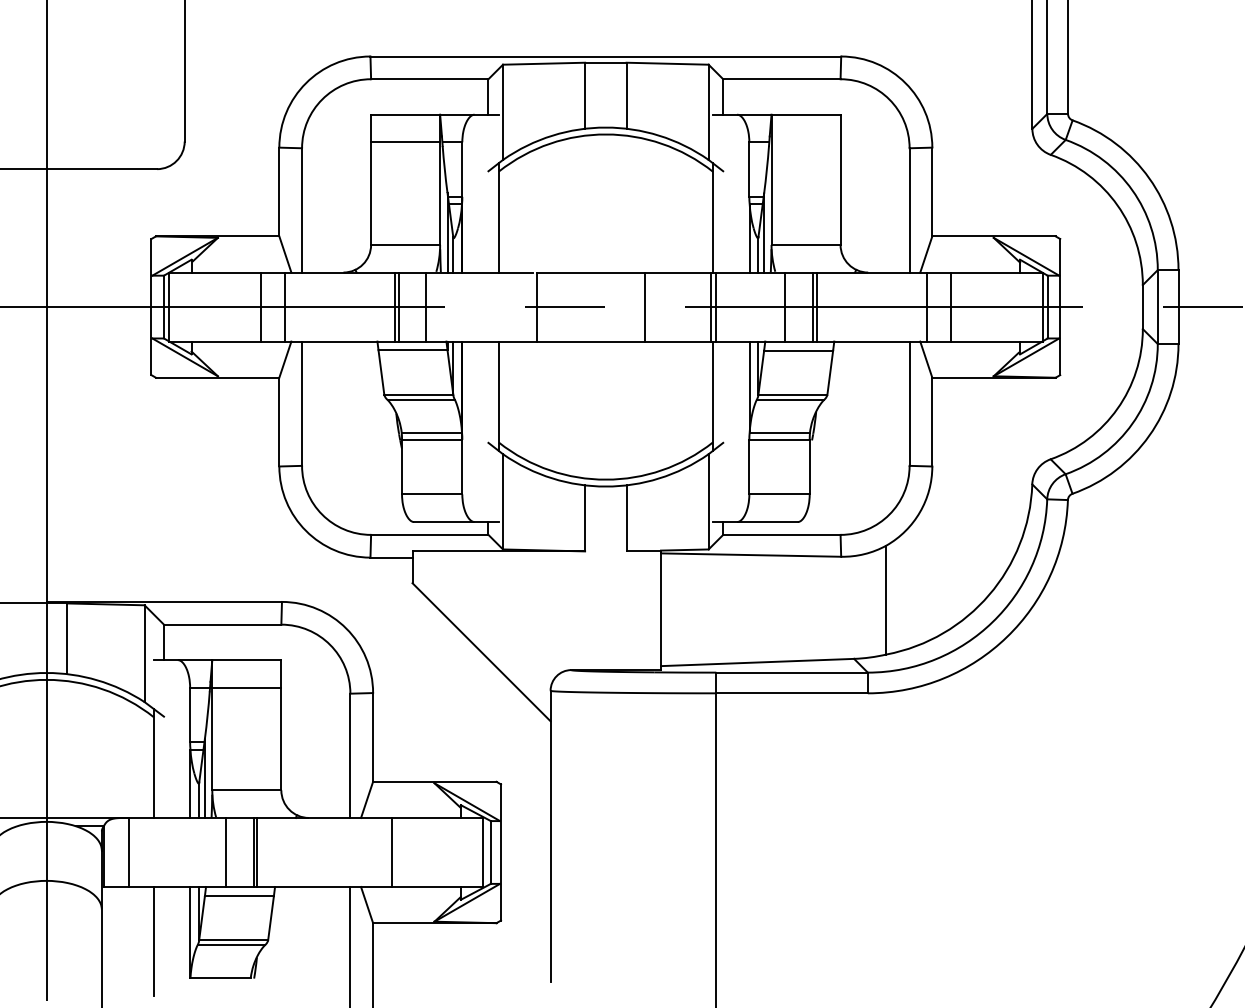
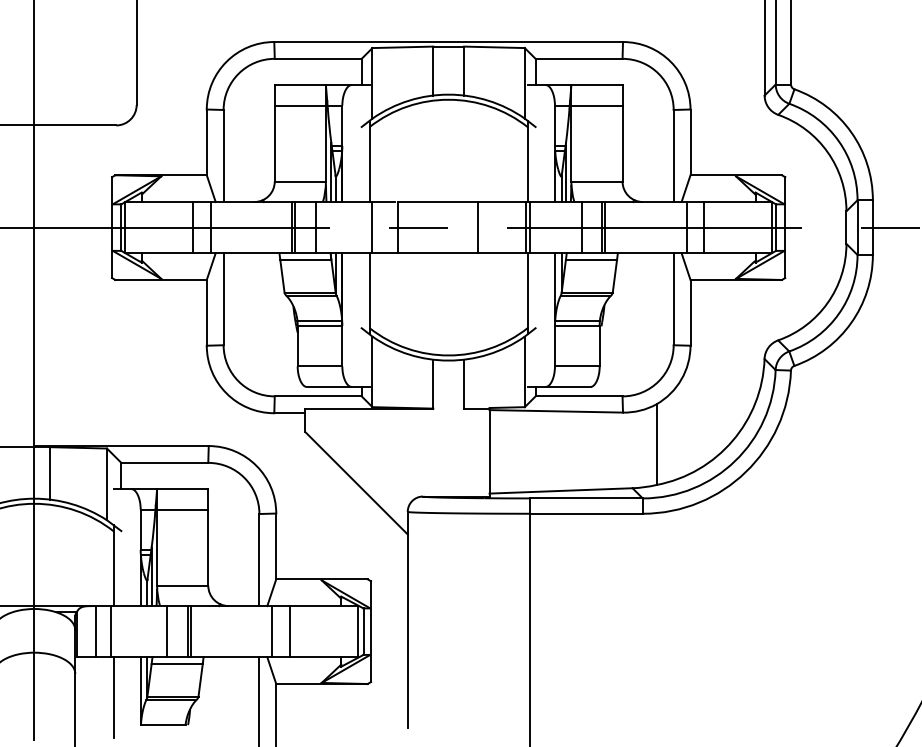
line: (805, 142) -> (596, 105), added
line: (503, 306) -> (372, 227), added
line: (149, 852) -> (110, 631), added
line: (368, 852) -> (272, 631), added

